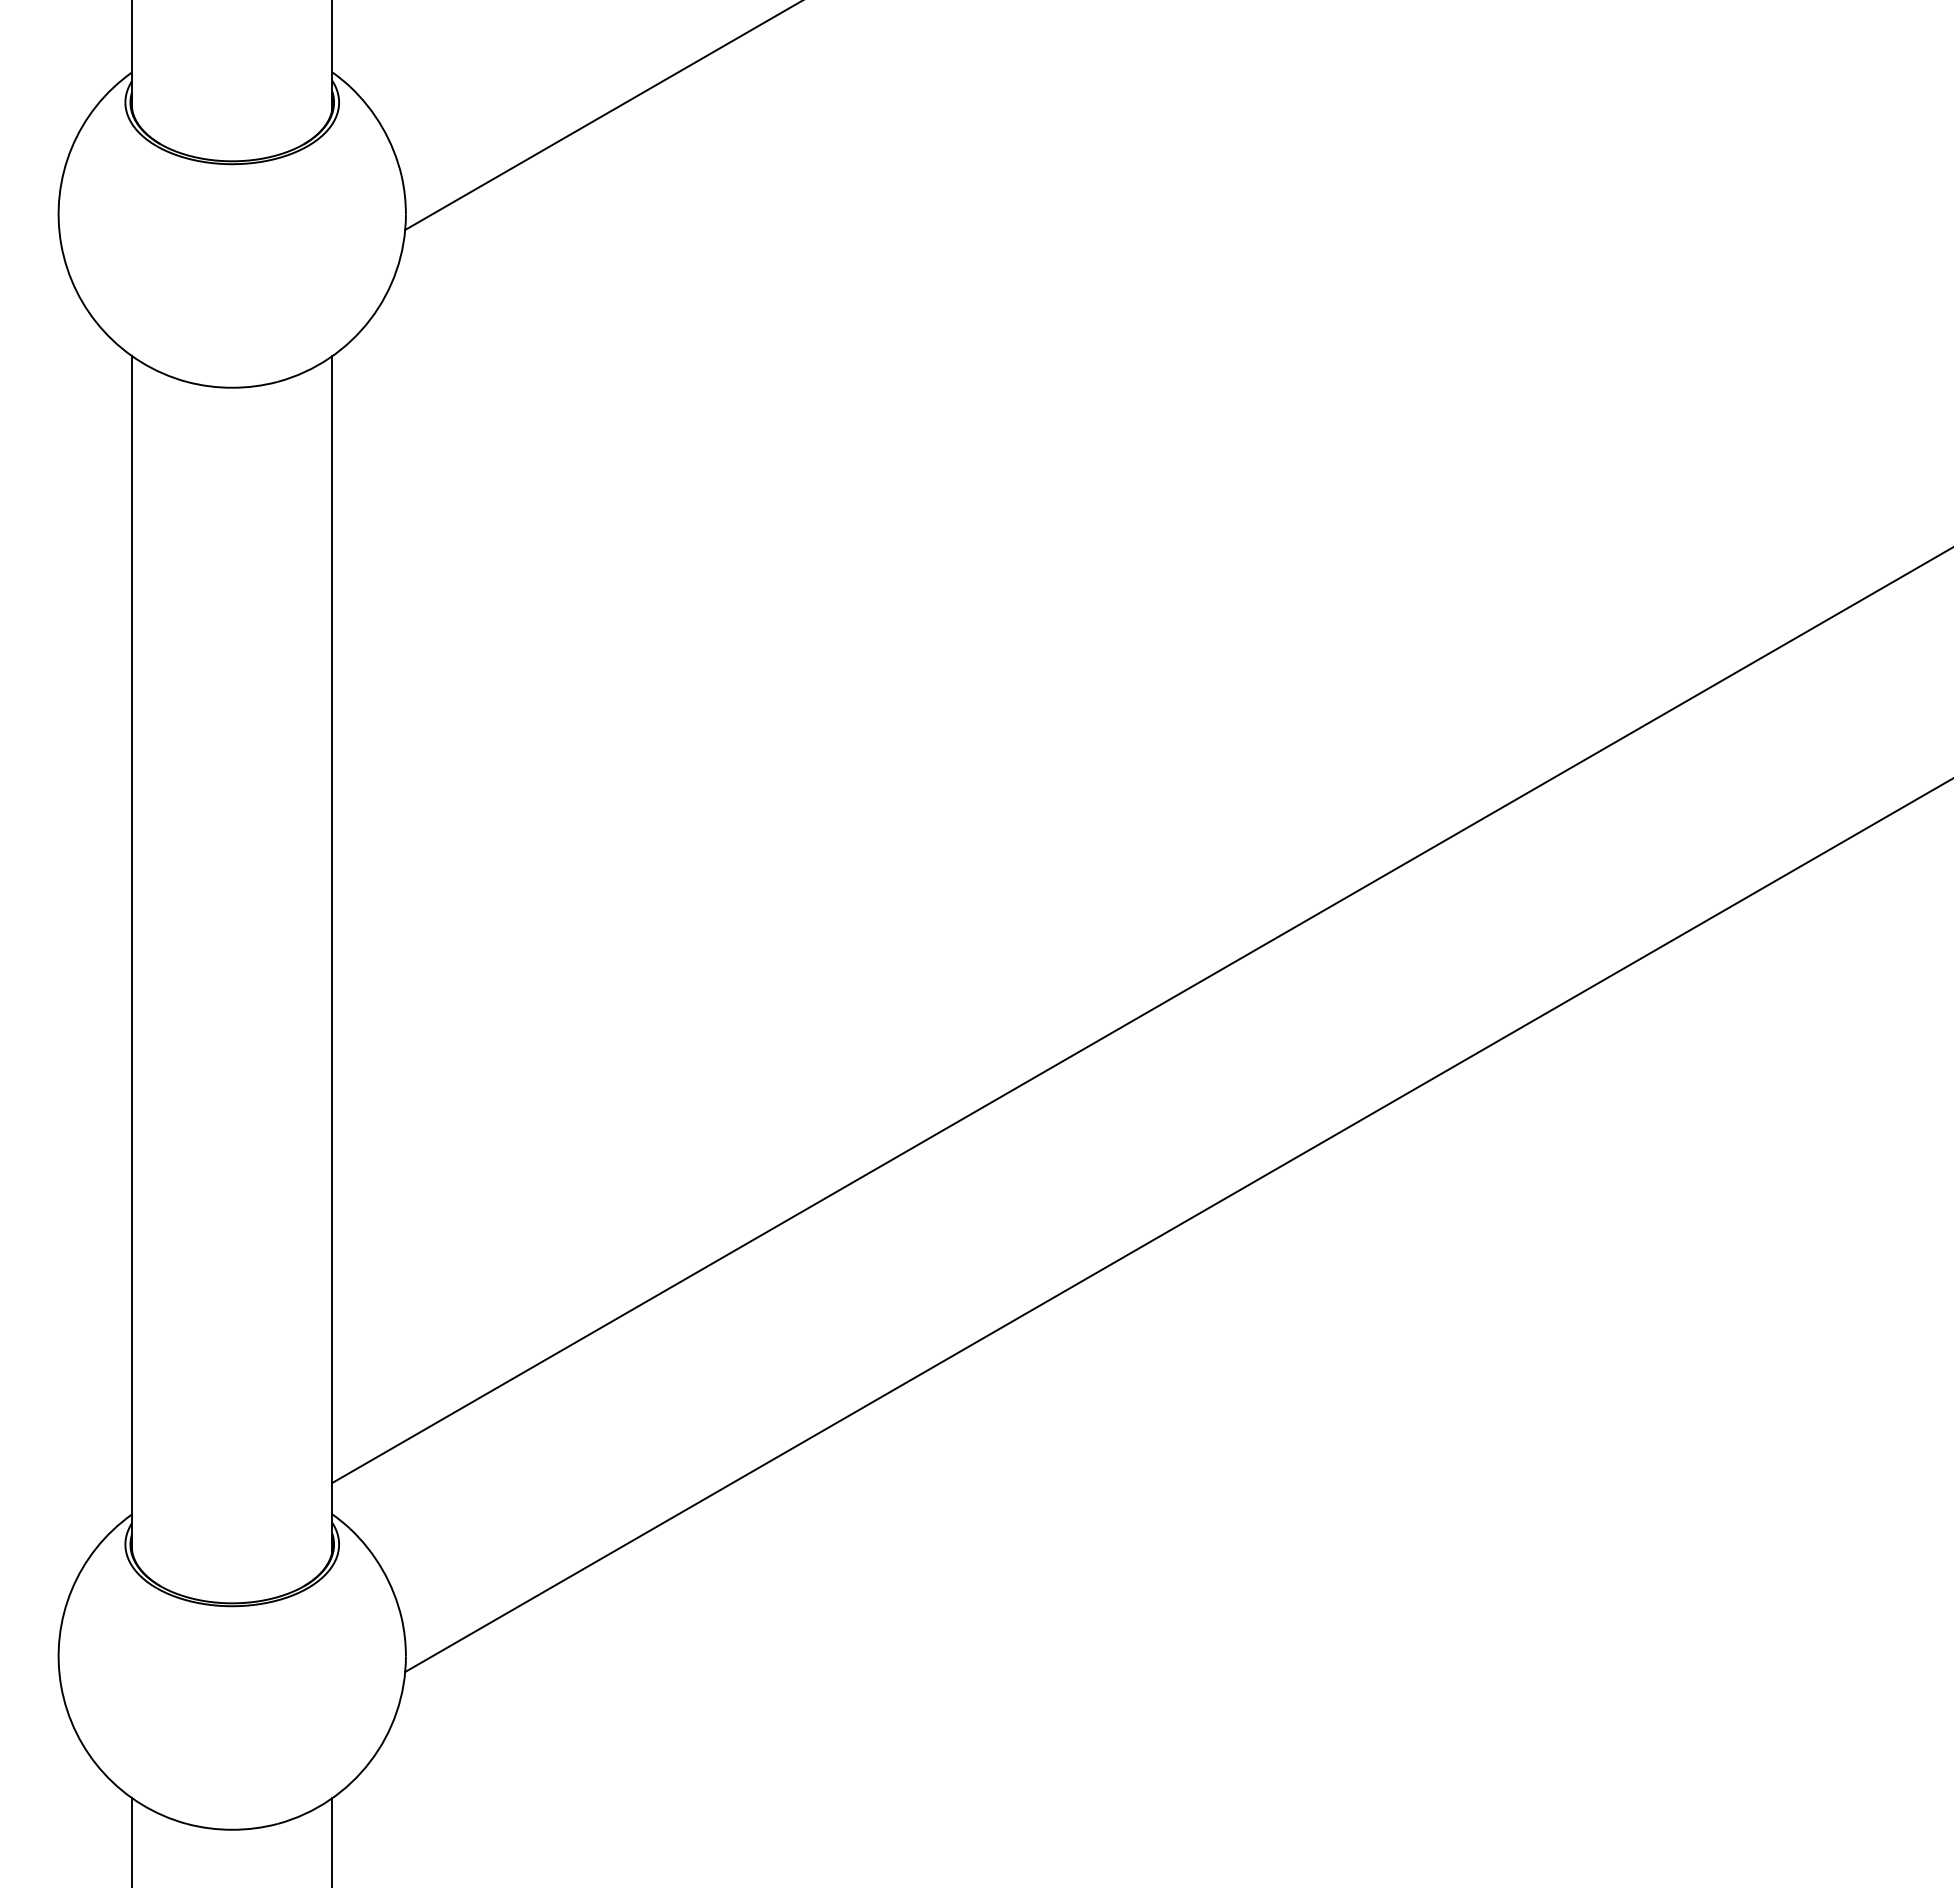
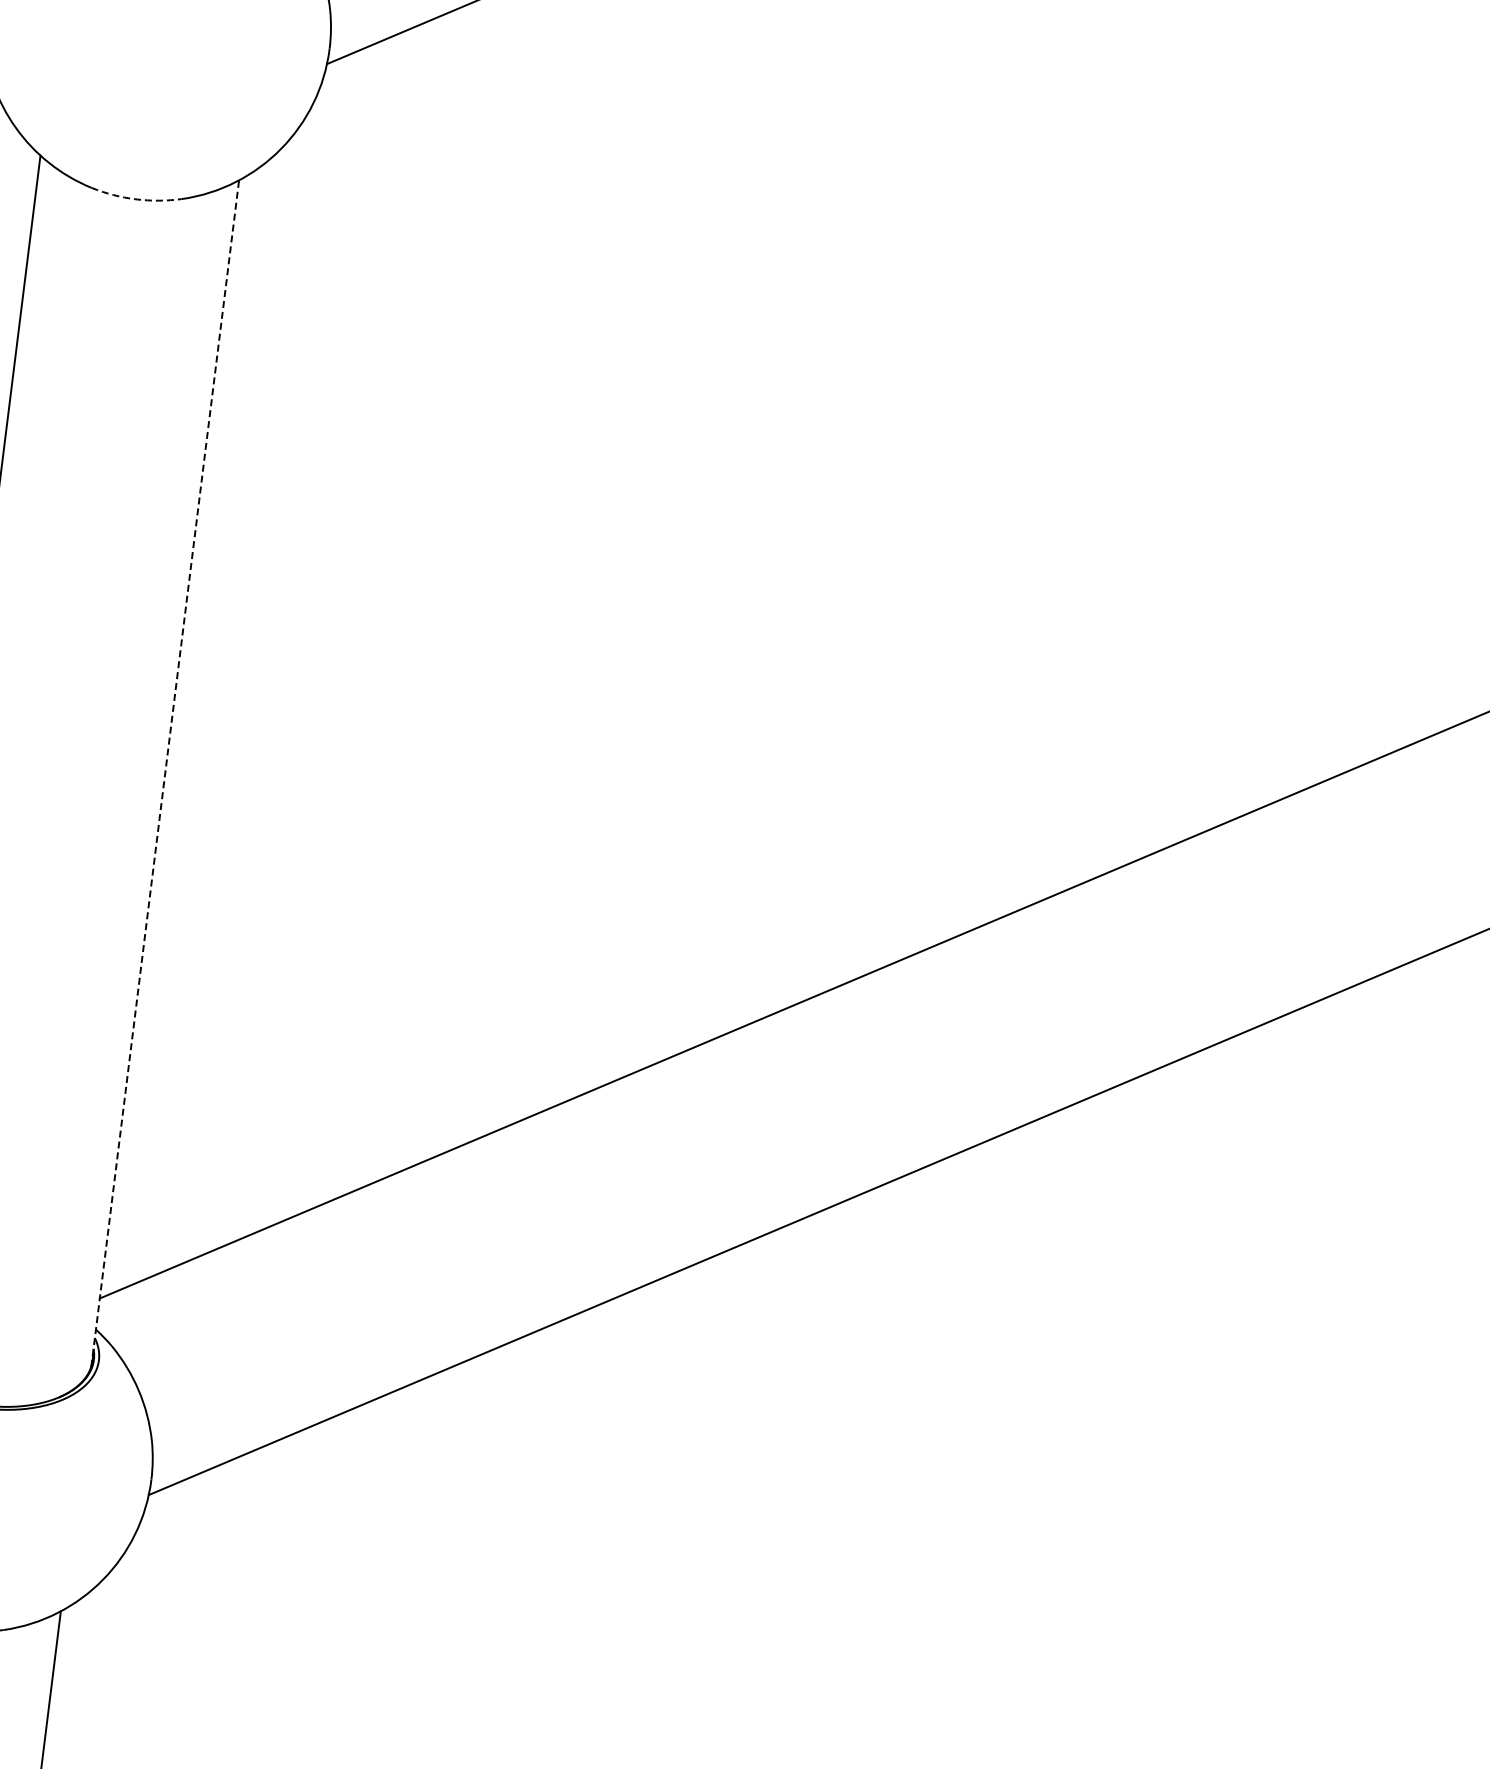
arc: (232, 387) -> (136, 199), solid -> dashed
line: (332, 954) -> (165, 774), solid -> dashed

